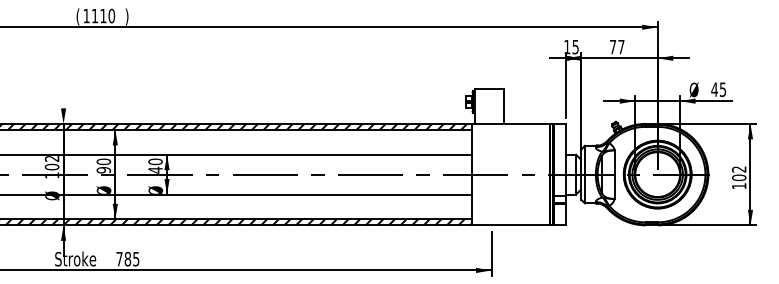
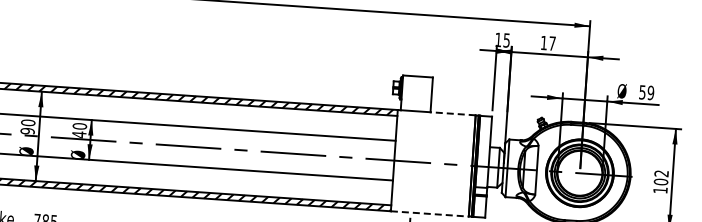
text: (613, 47) -> (544, 43), 77 -> 17
text: (718, 89) -> (646, 92), 45 -> 59
line: (527, 123) -> (453, 113), solid -> dashed
line: (511, 225) -> (430, 214), solid -> dashed

